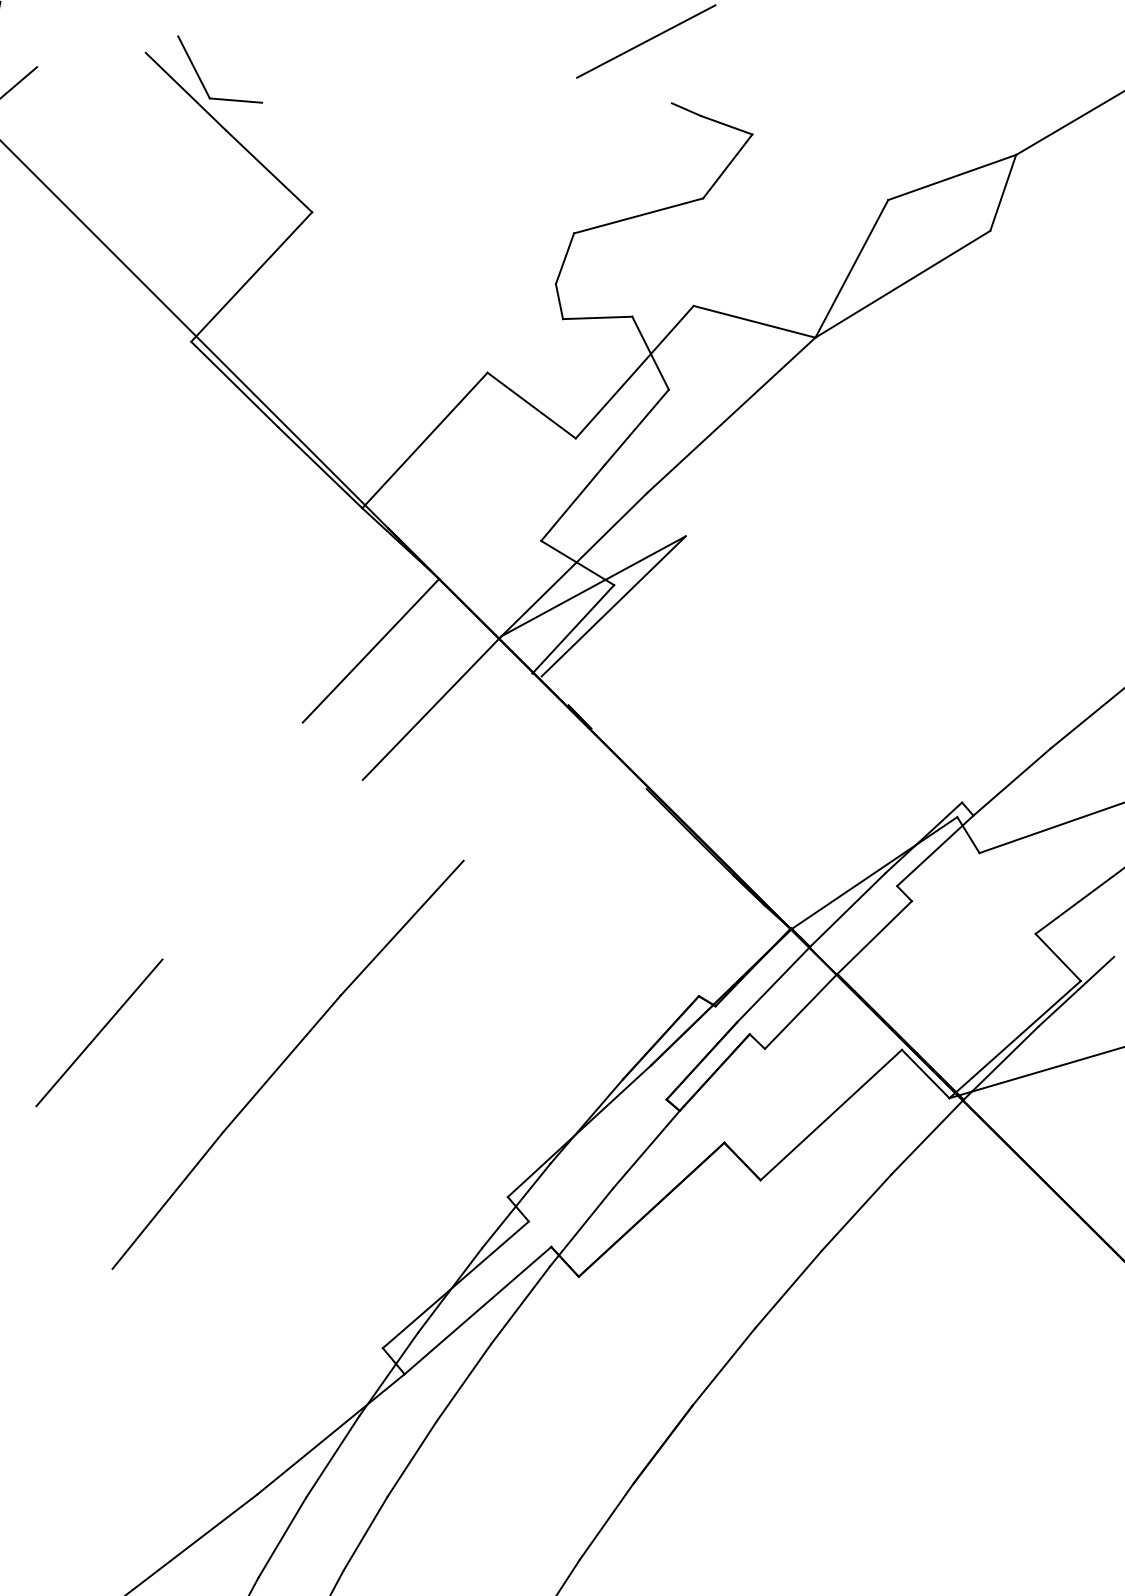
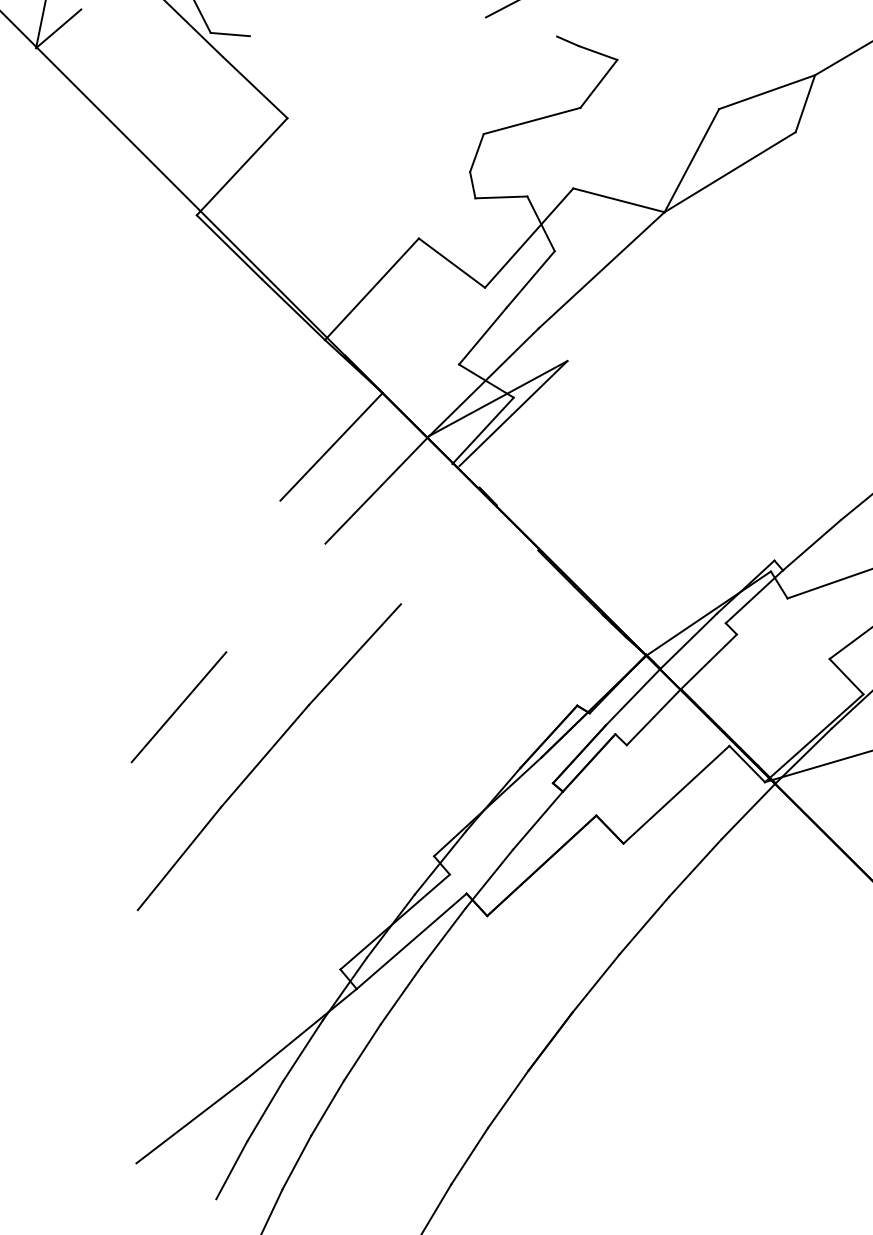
line: (98, 1033) -> (178, 707), moved

